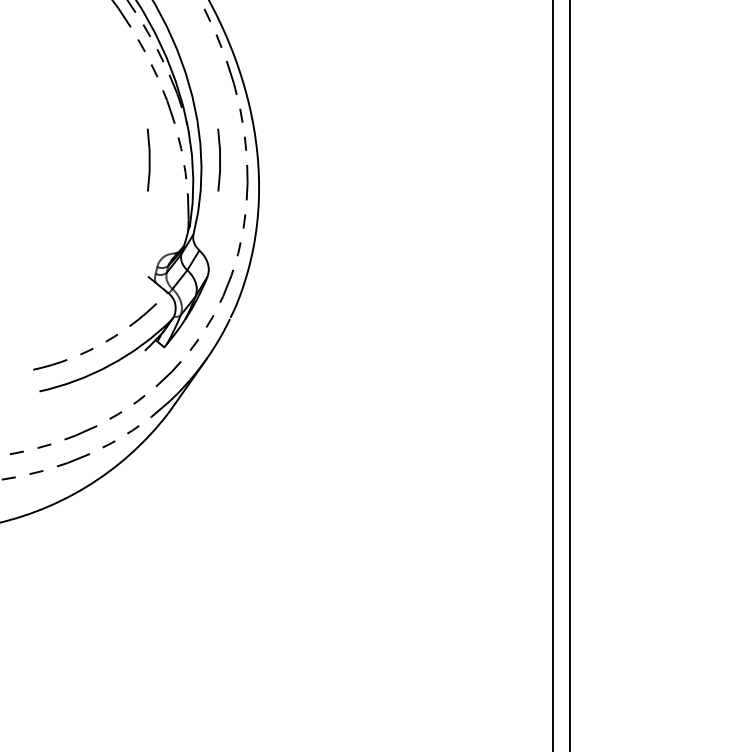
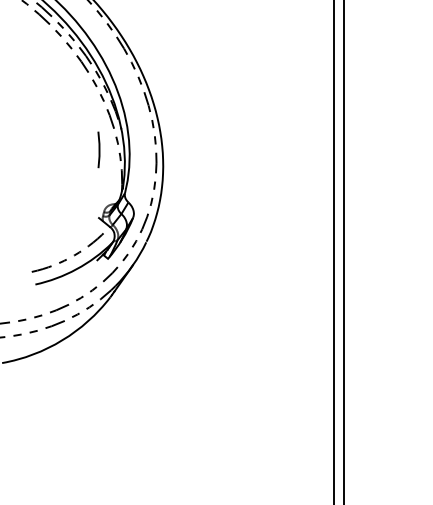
line: (218, 159) -> (139, 149), removed

